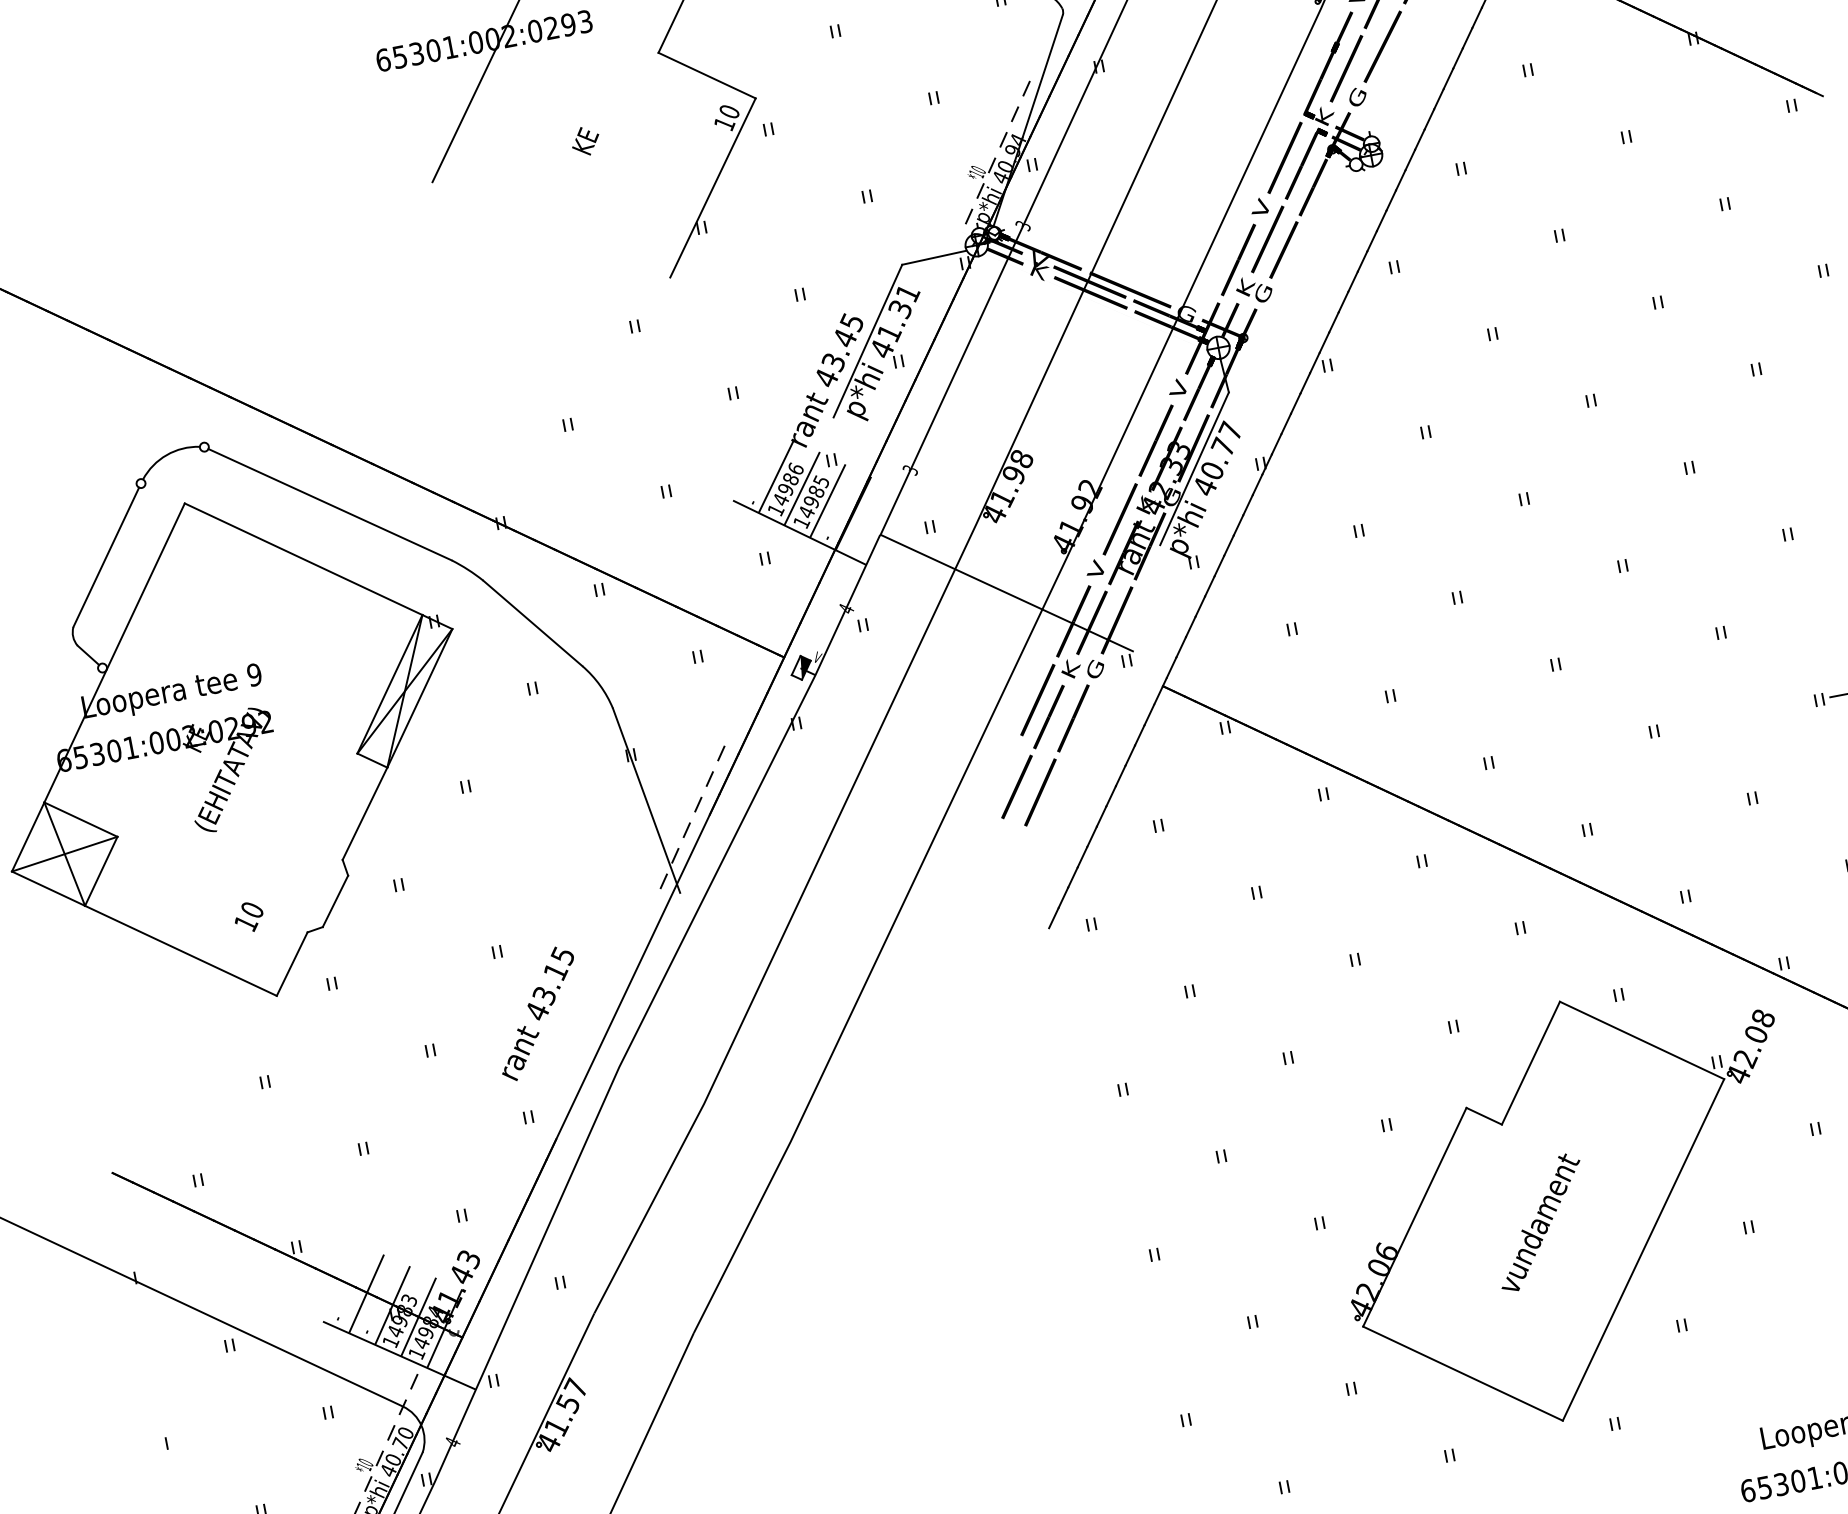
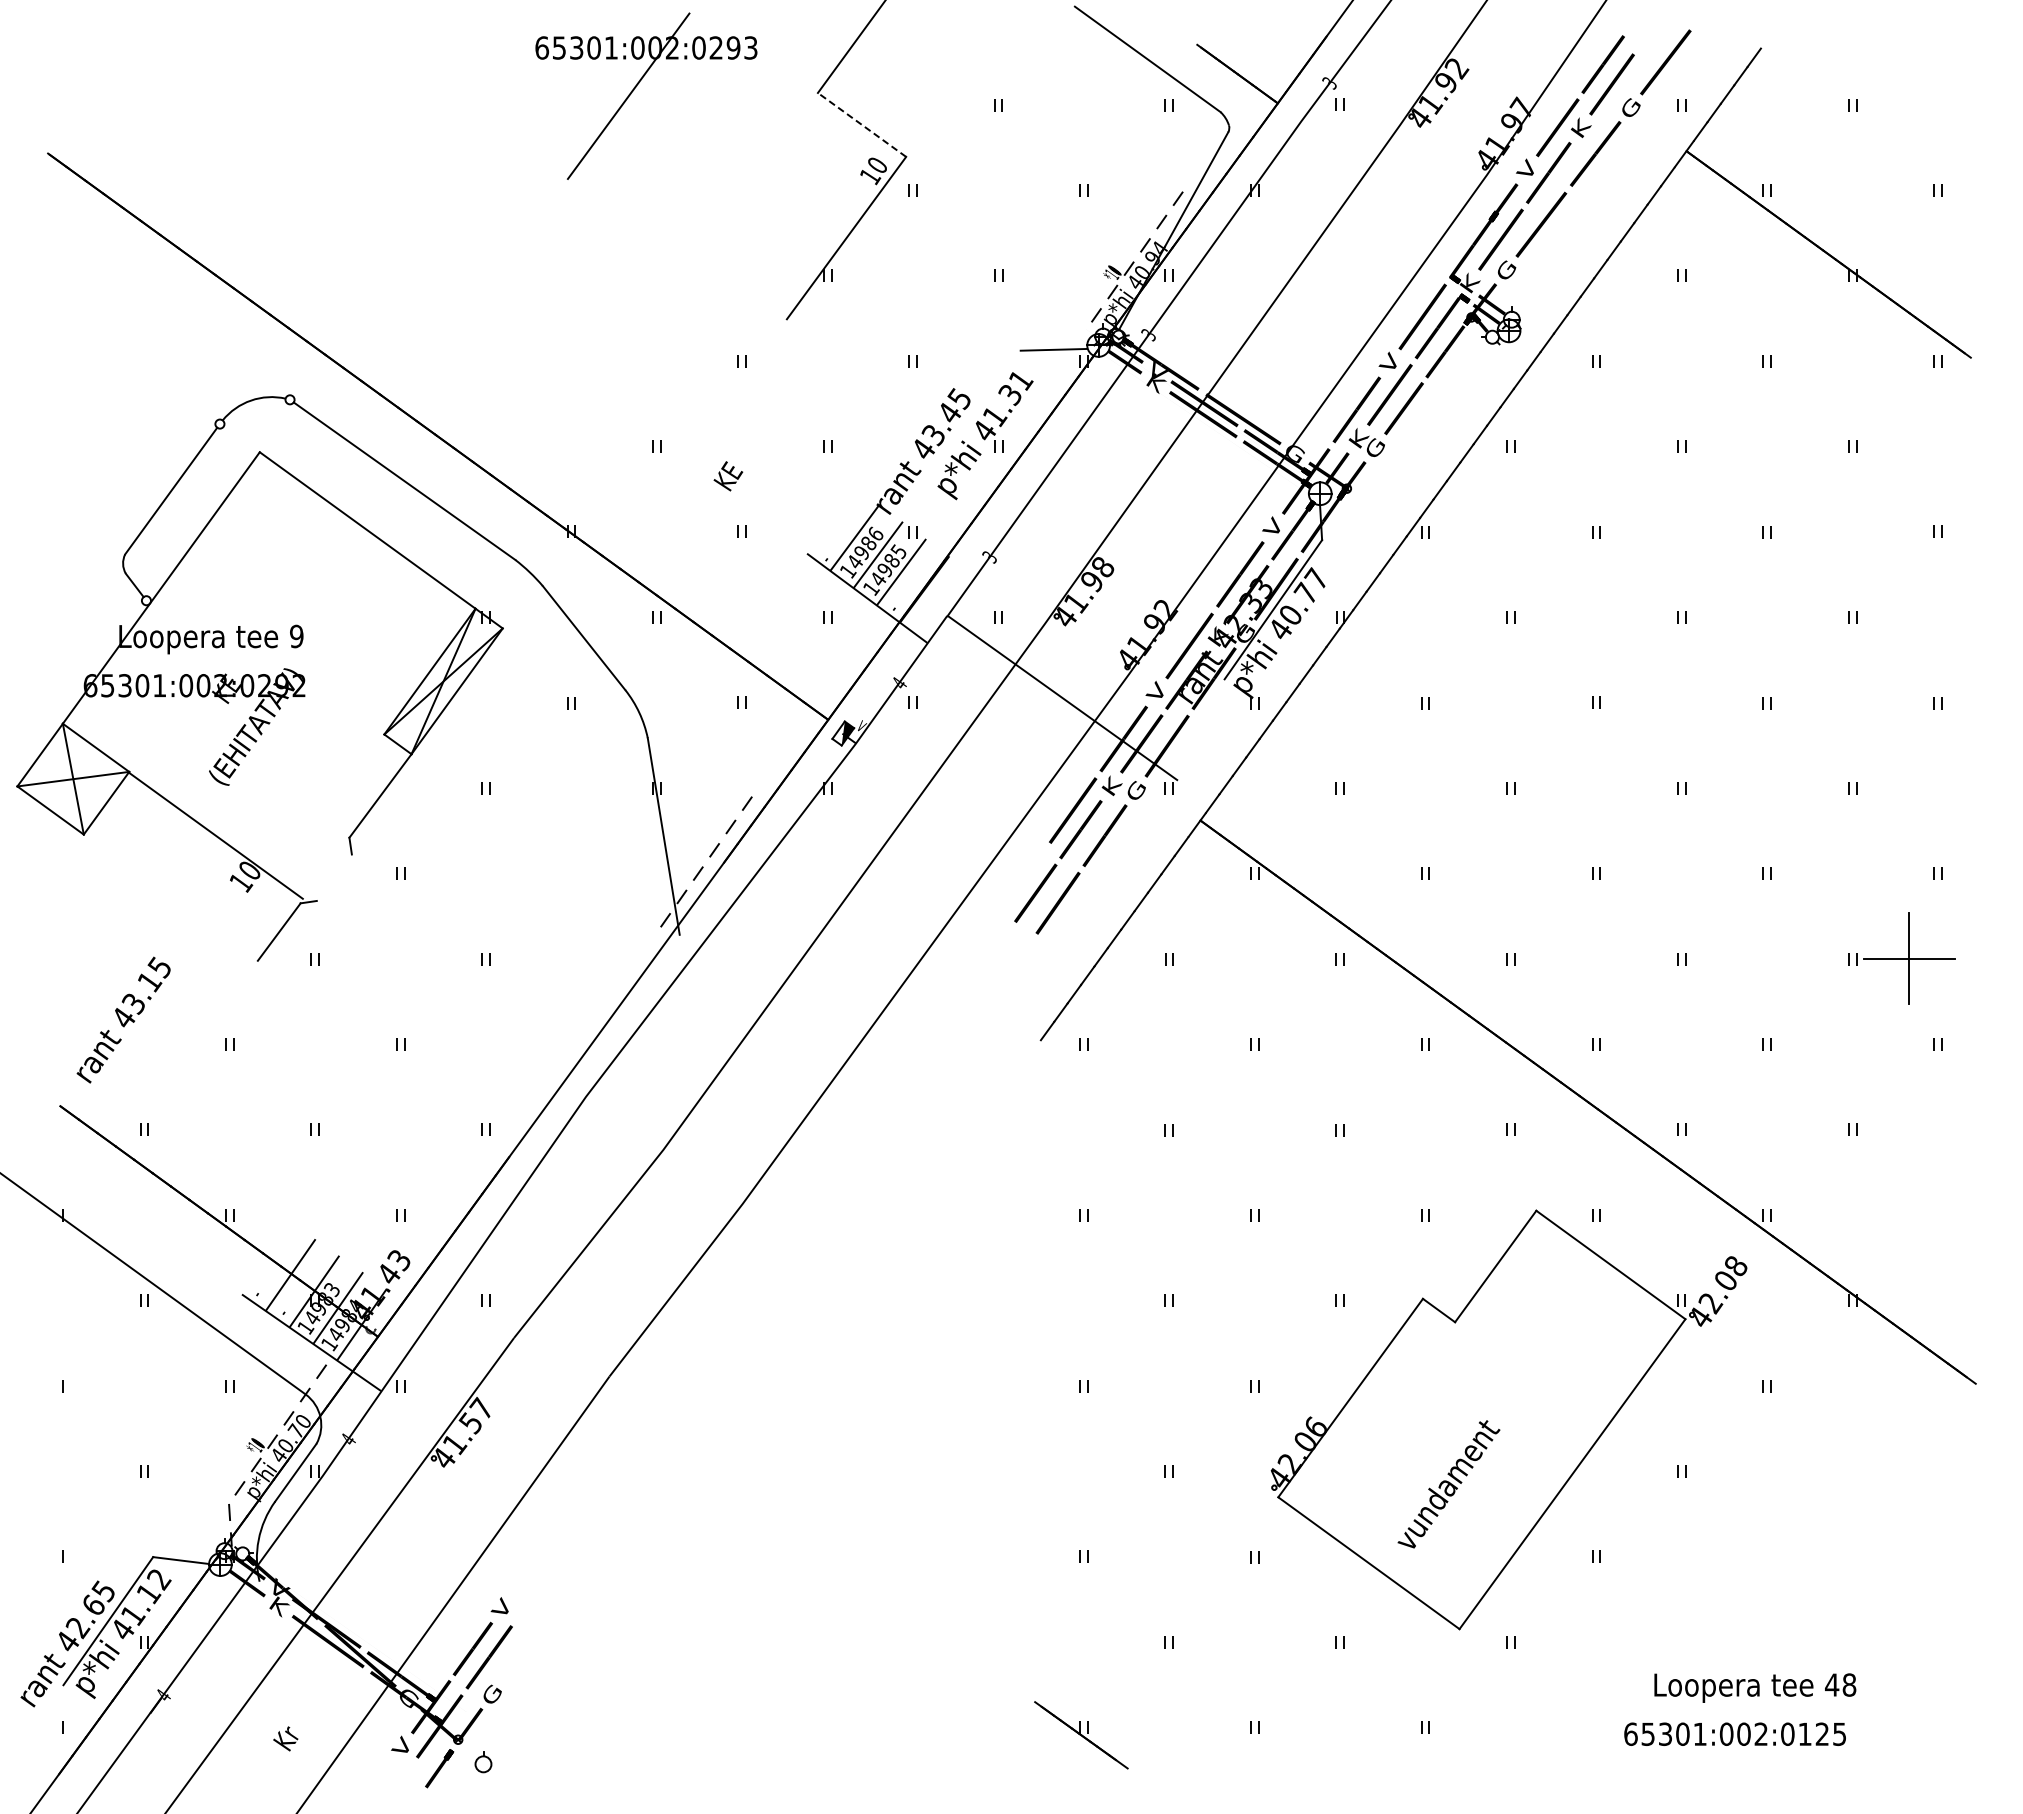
line: (706, 75) -> (861, 124), solid -> dashed
text: (585, 141) -> (728, 476), moved
line: (867, 340) -> (971, 419), removed
line: (334, 901) -> (333, 877), removed
line: (180, 950) -> (215, 835), moved
text: (537, 1013) -> (123, 1019), moved
text: (1540, 1222) -> (1448, 1484), moved

